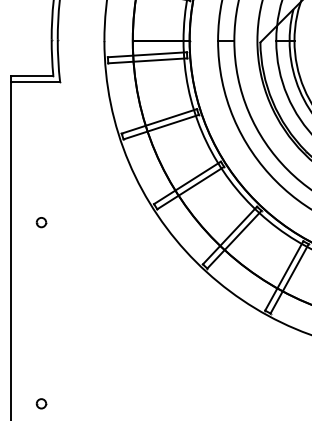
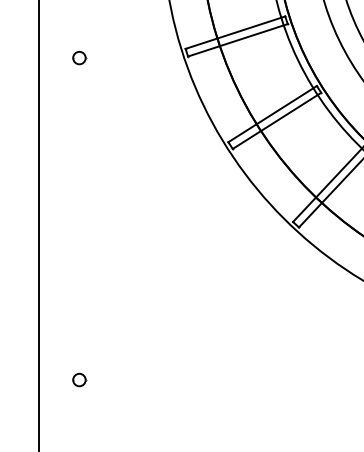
part: (41, 222) -> (79, 57), moved
part: (41, 403) -> (79, 379), moved

